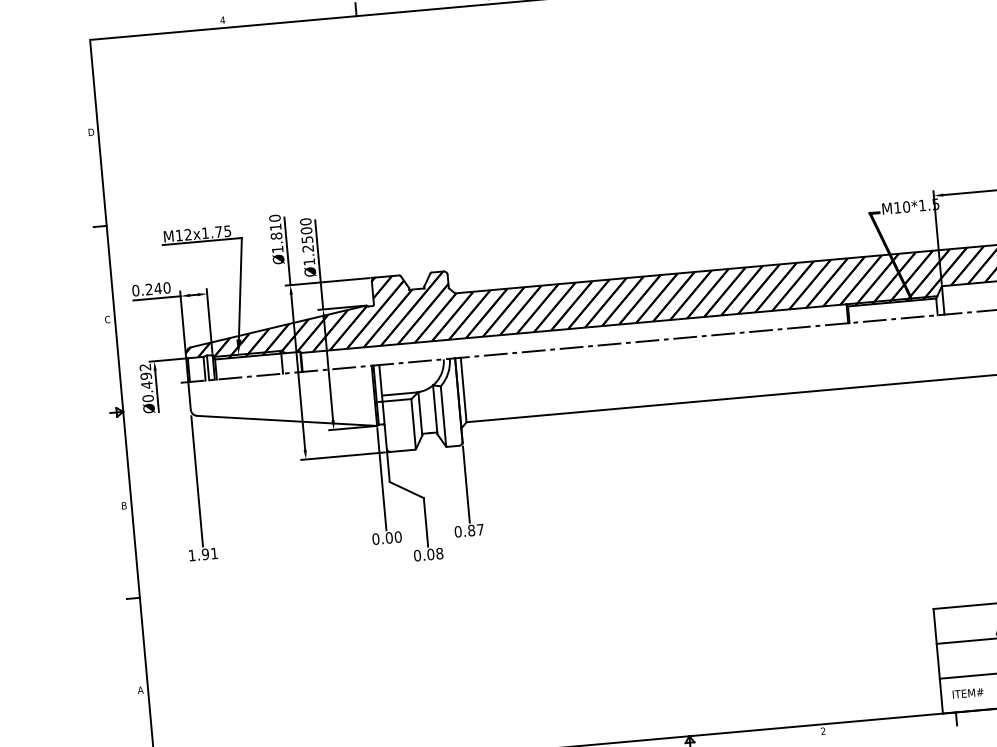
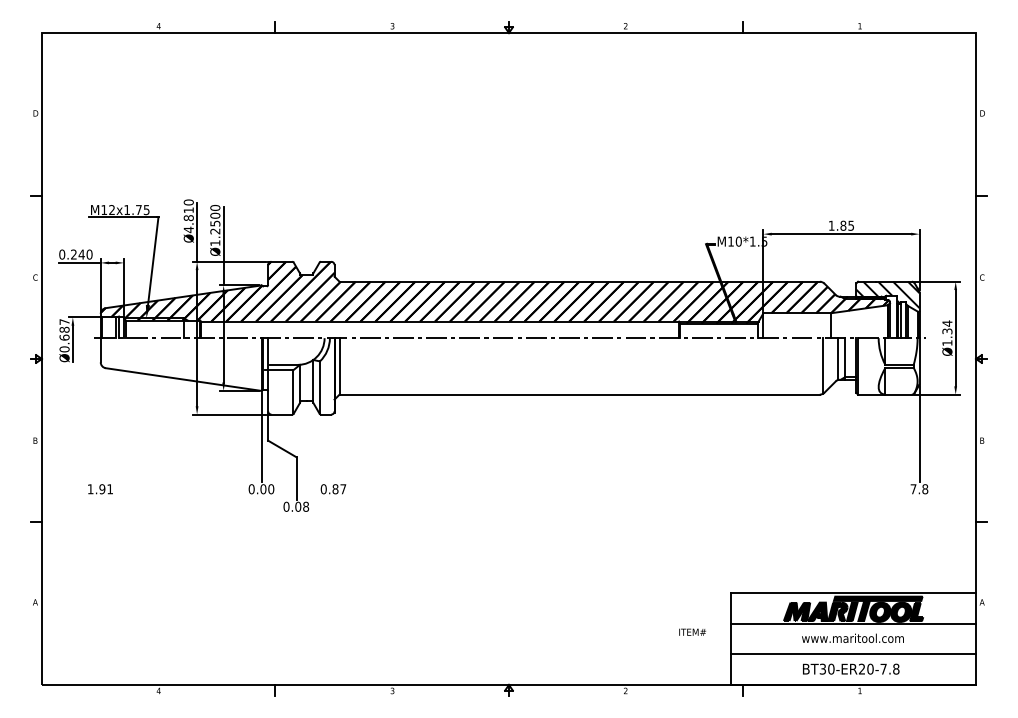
text: (277, 249) -> (188, 229), Ø1.810 -> Ø4.810
text: (146, 375) -> (64, 329), Ø0.492 -> Ø0.687
line: (196, 481) -> (100, 425), removed
line: (466, 484) -> (334, 448), removed
text: (967, 692) -> (692, 631), moved

